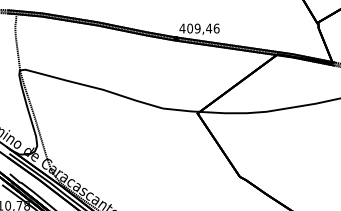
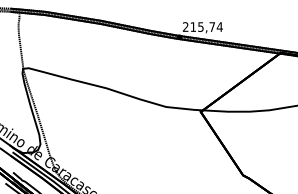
text: (199, 28) -> (202, 26), 409,46 -> 215,74

